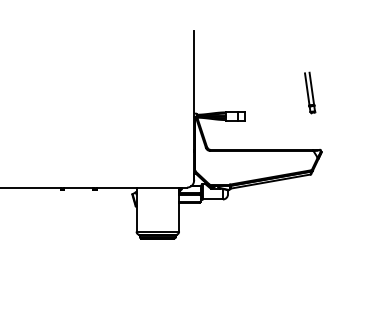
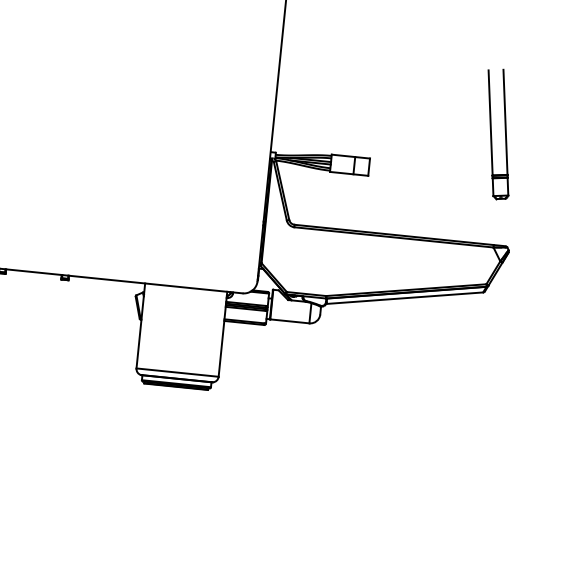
part: (309, 92) -> (497, 133), size x1.67

